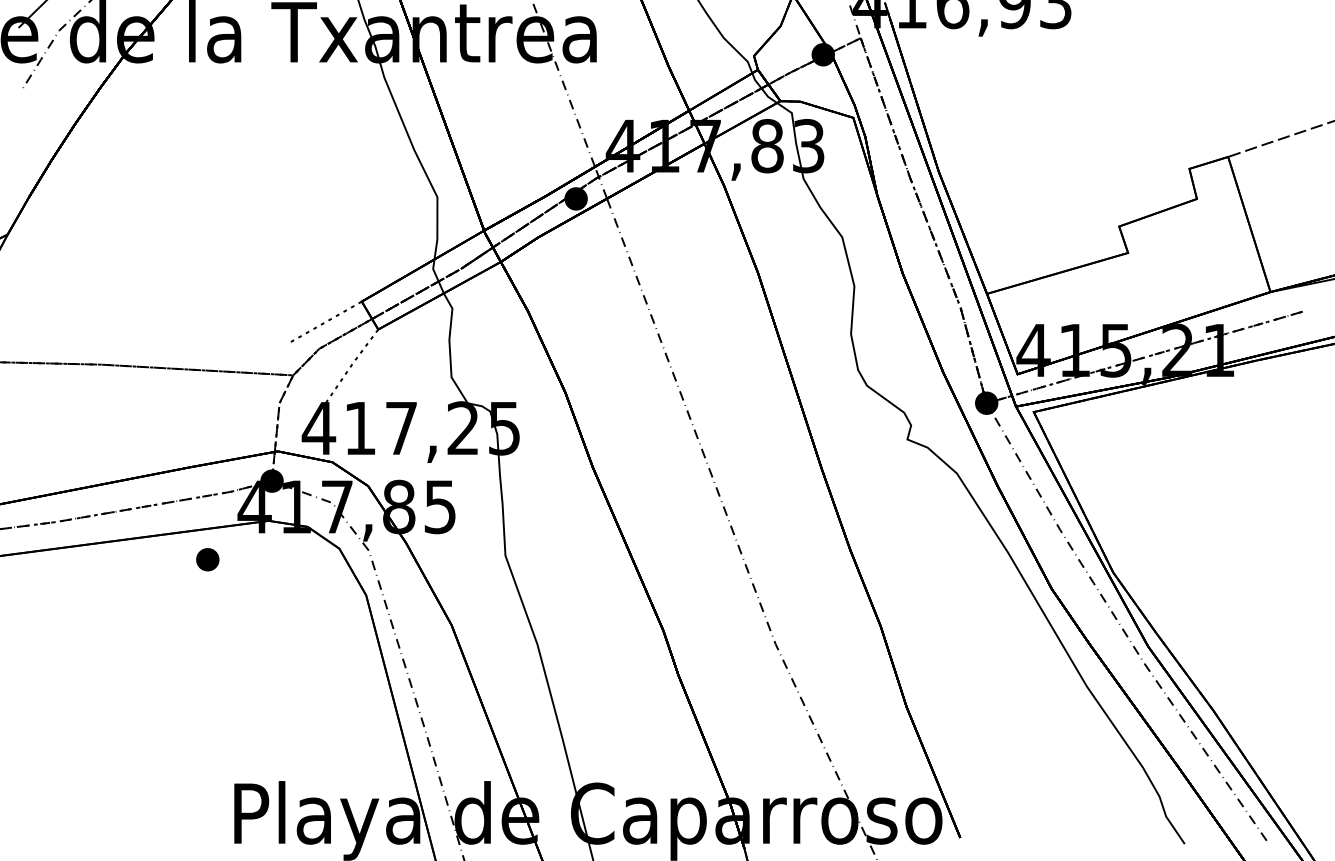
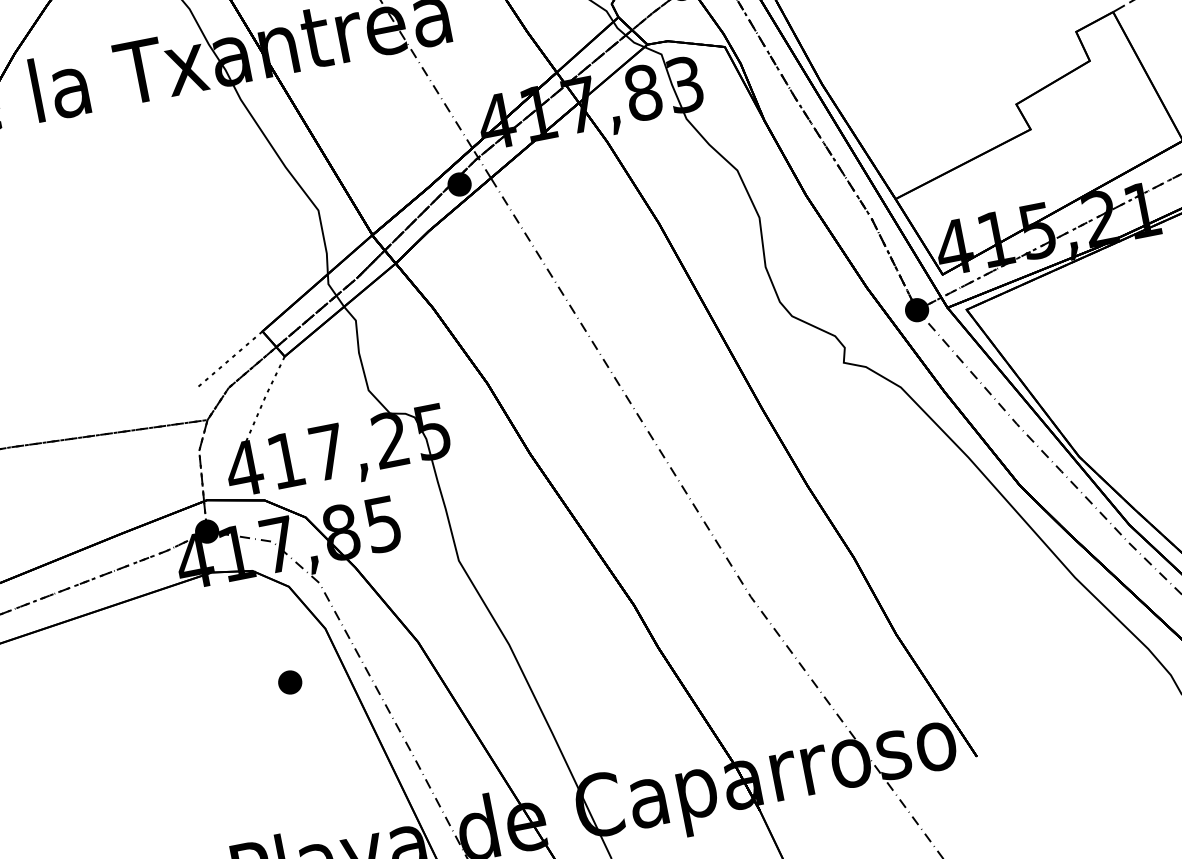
part: (207, 559) -> (289, 682), moved

